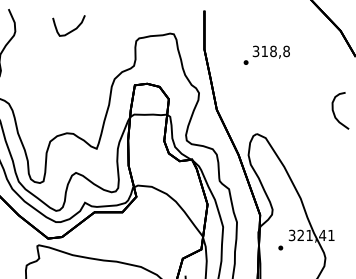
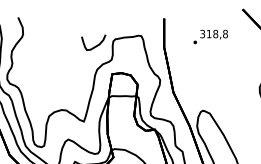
curve: (72, 29) -> (96, 45), moved
text: (266, 54) -> (210, 36), moved

